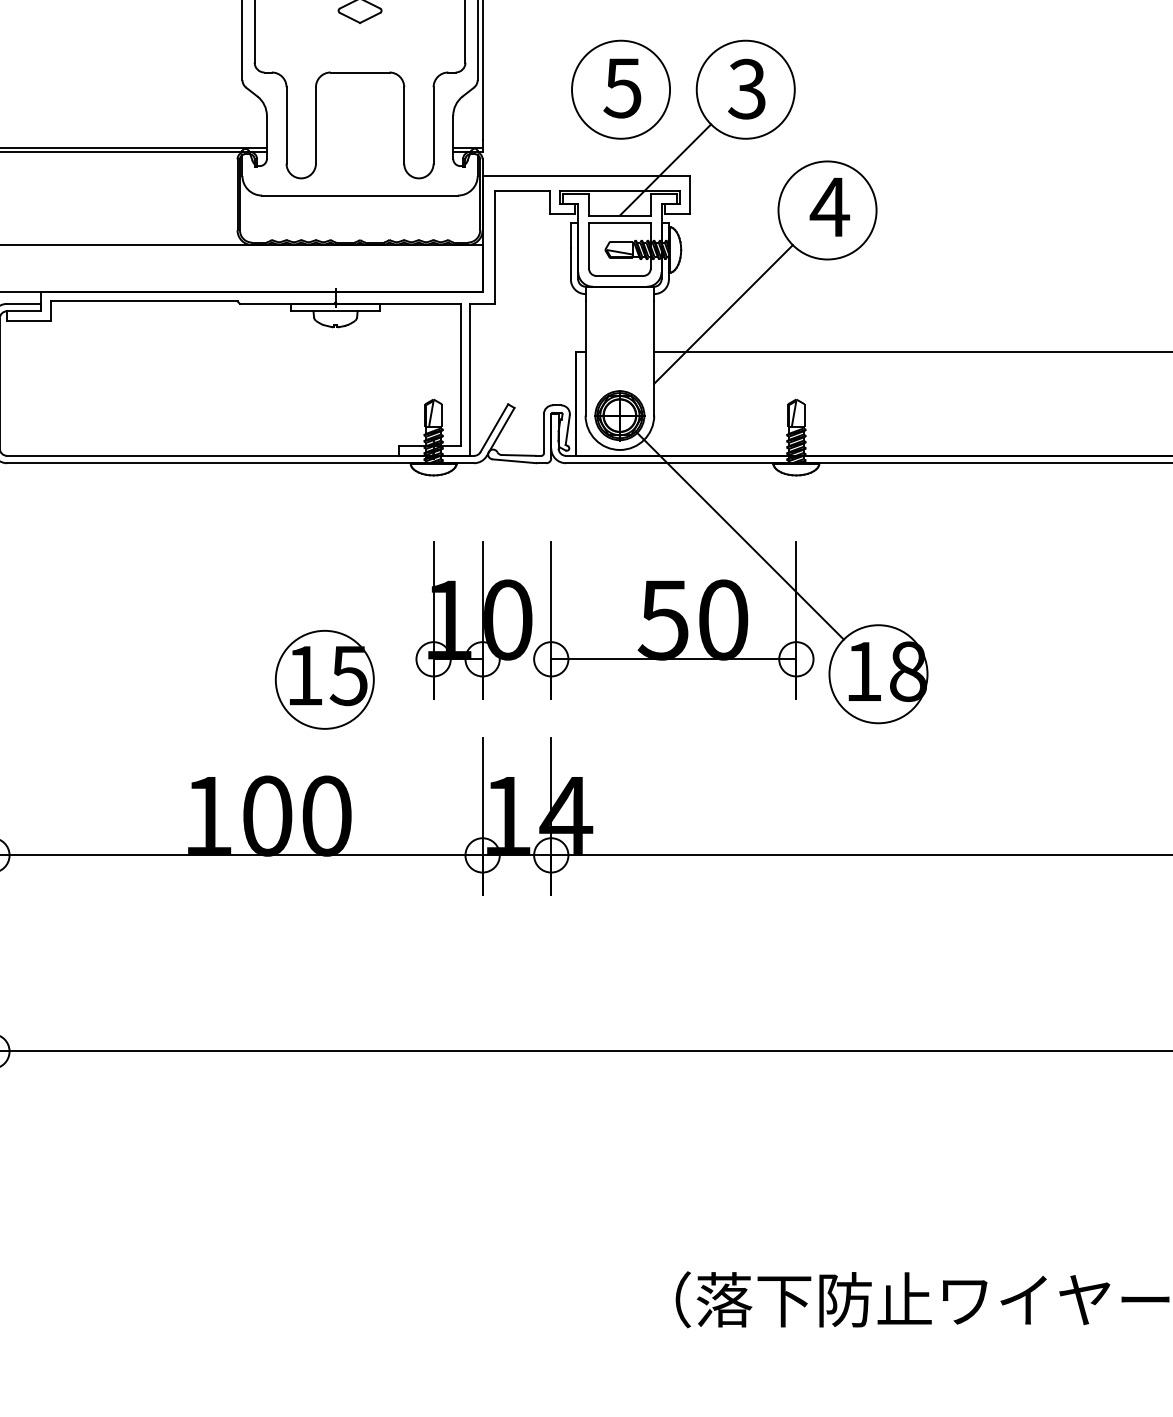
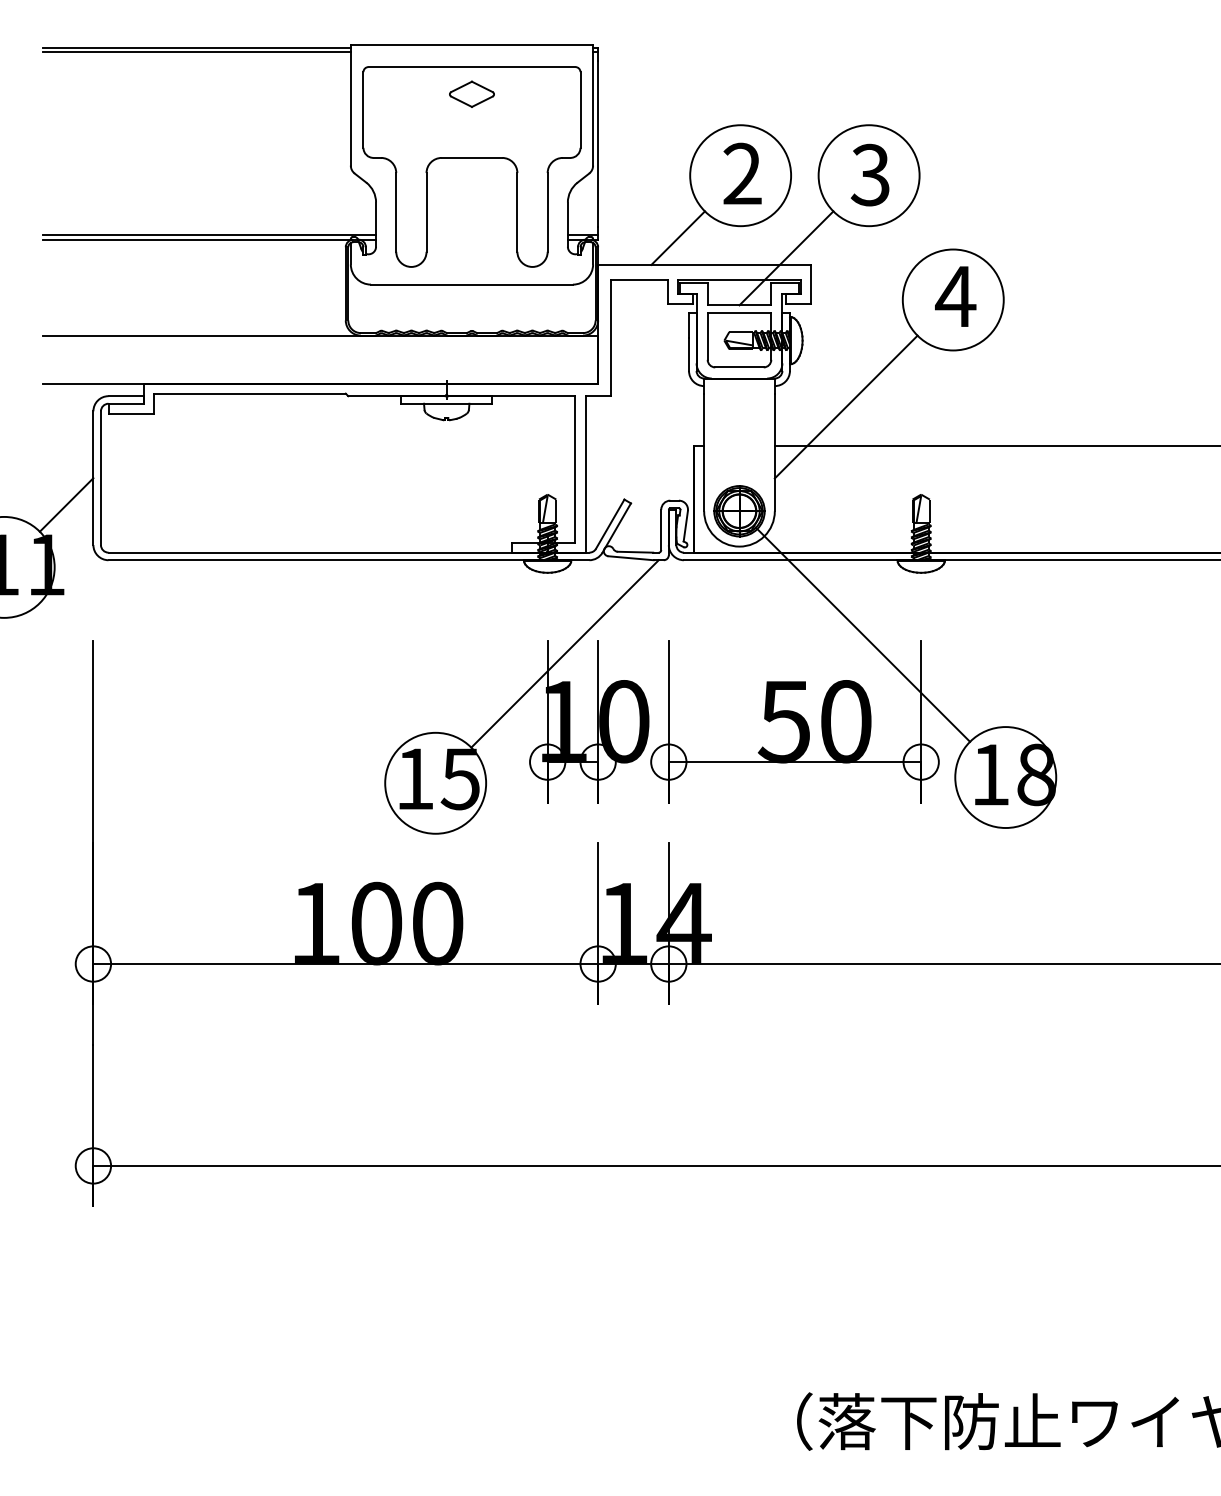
text: (621, 87) -> (741, 173), 5 -> 2
line: (559, 149) -> (677, 237), added
line: (449, 553) -> (564, 653), added

